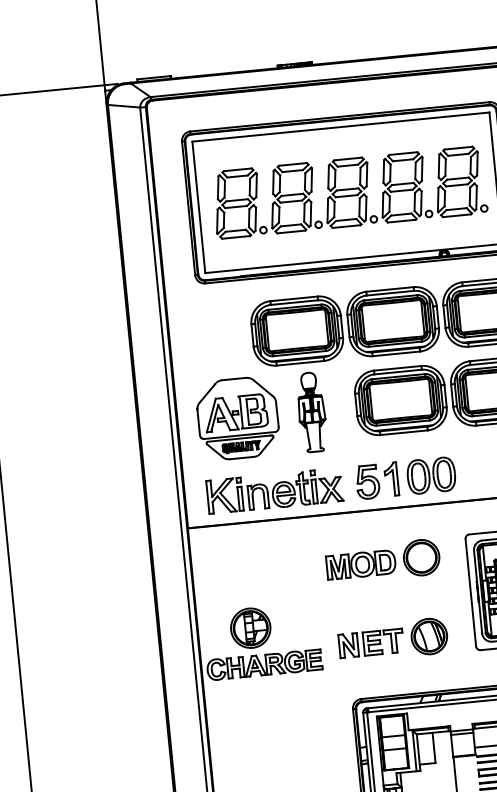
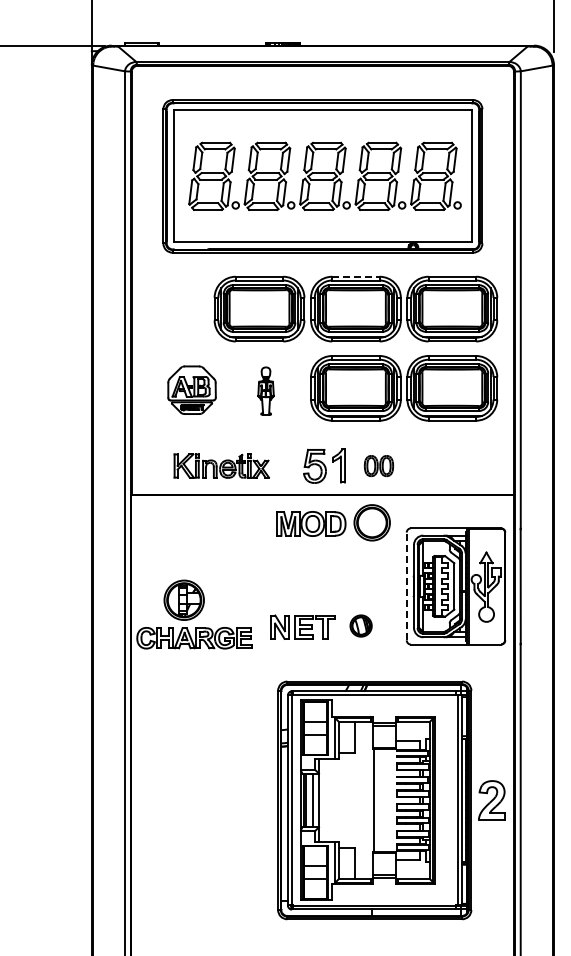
line: (389, 289) -> (355, 276), solid -> dashed
part: (311, 411) -> (265, 390), size x0.6
part: (237, 417) -> (191, 389), size x0.6
part: (430, 475) -> (378, 465), size x0.6
part: (274, 490) -> (221, 465), size x0.7
part: (383, 561) -> (333, 522), moved
line: (470, 592) -> (406, 586), solid -> dashed
part: (428, 636) -> (360, 625), size x0.6

